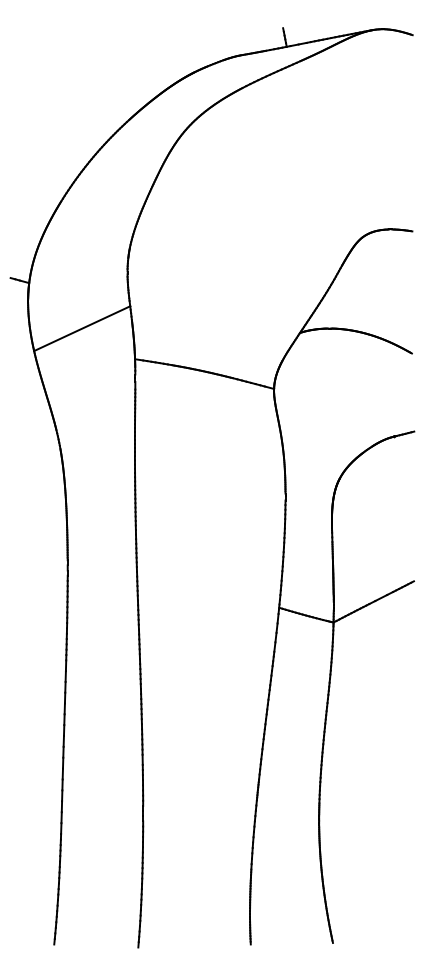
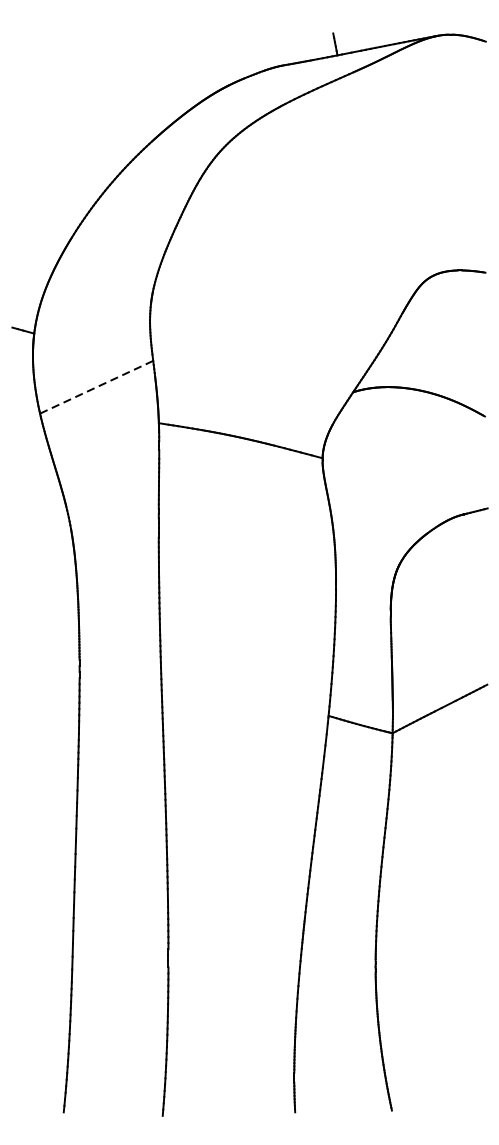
line: (81, 328) -> (95, 387), solid -> dashed

